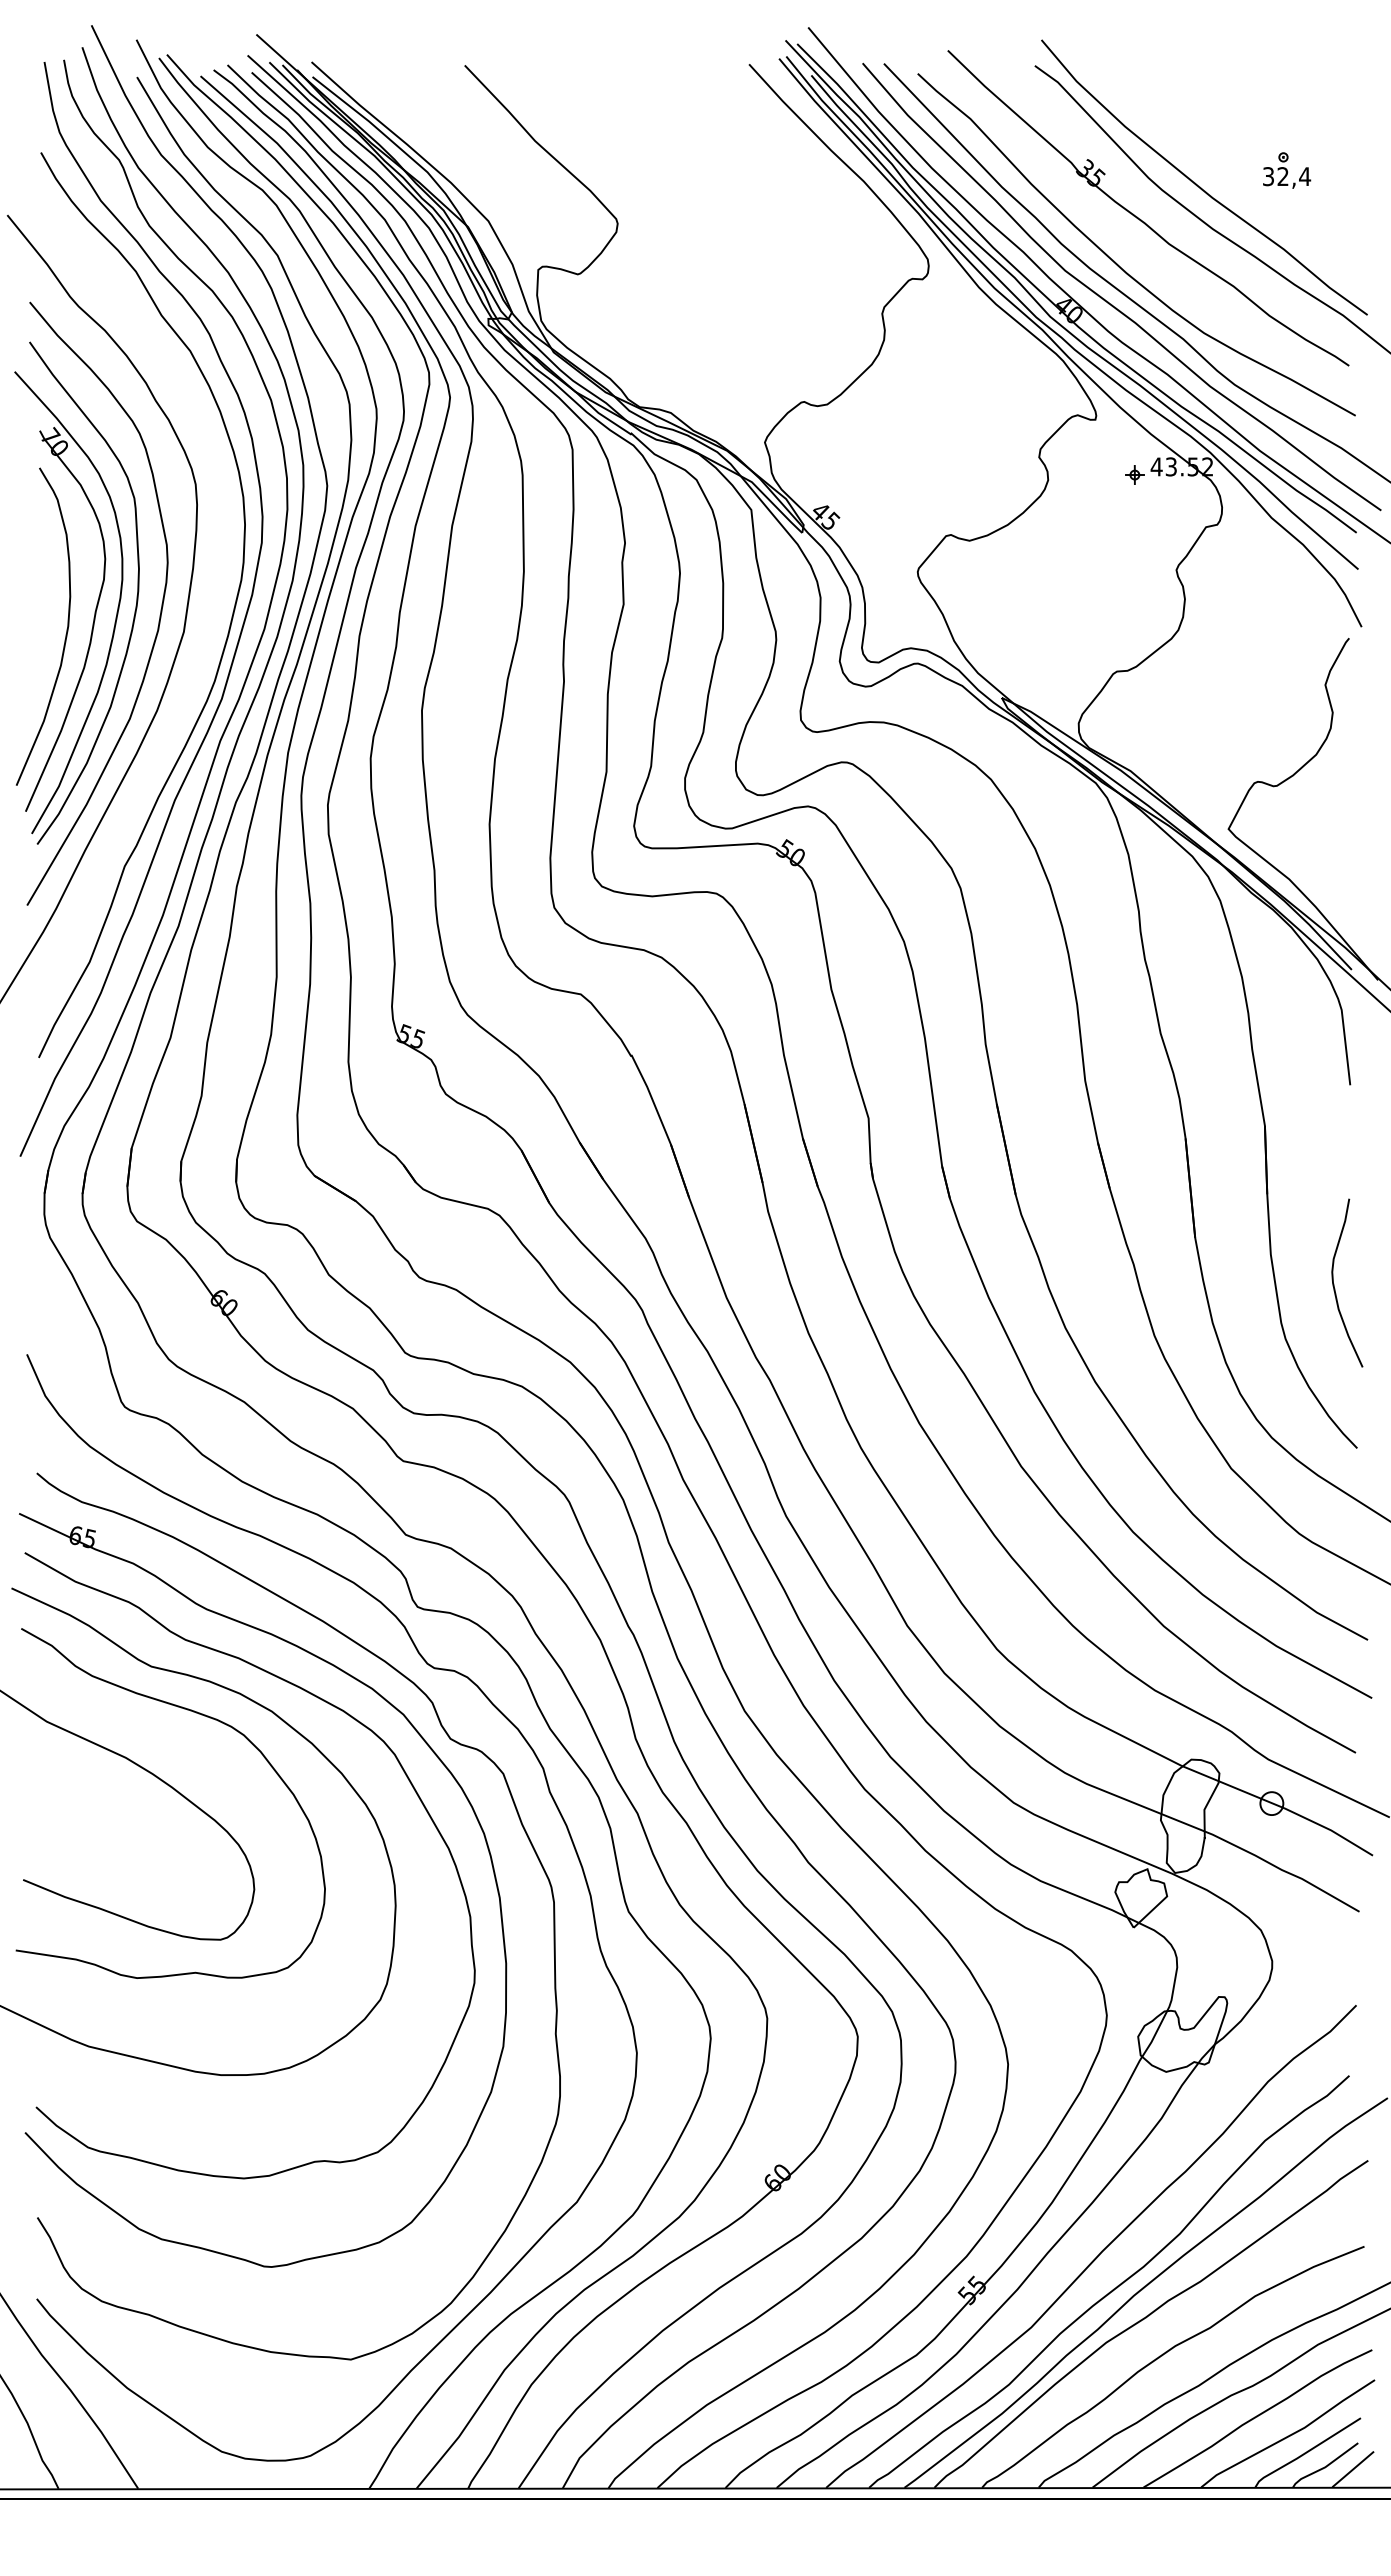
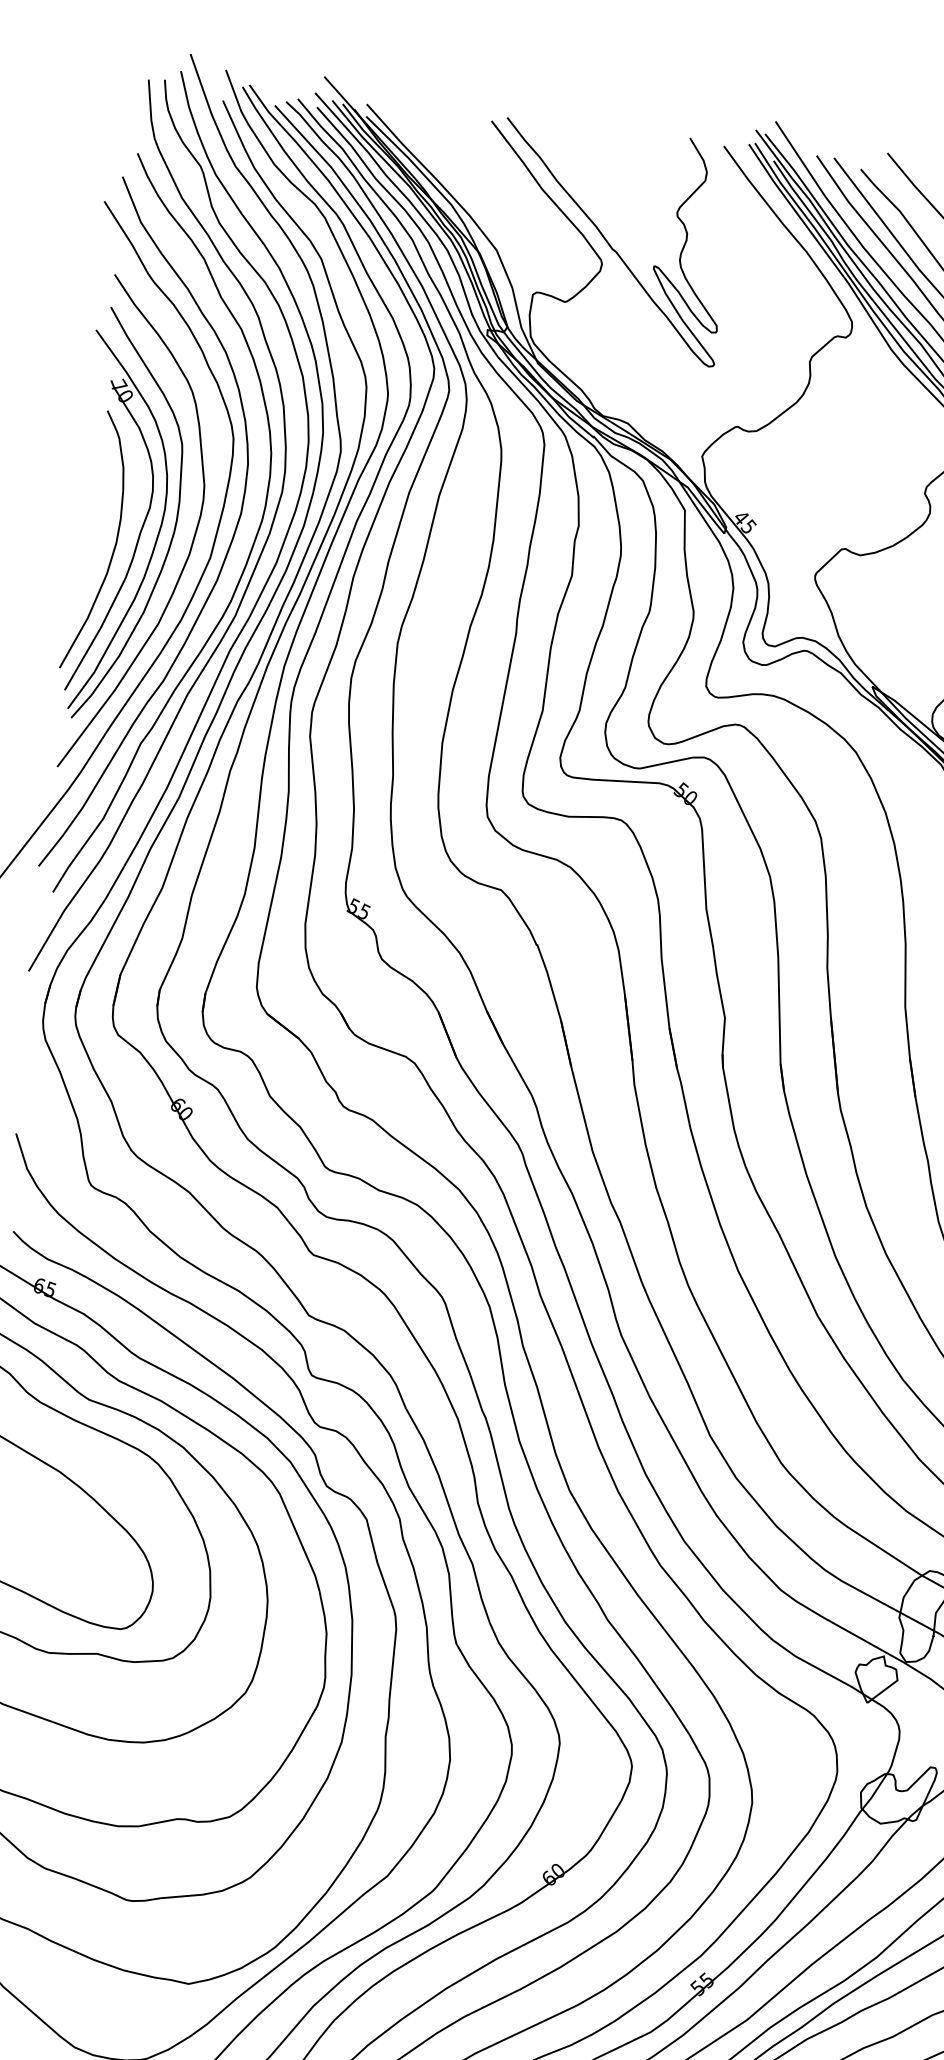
curve: (622, 196) -> (608, 242), added
curve: (201, 628) -> (225, 556), added

